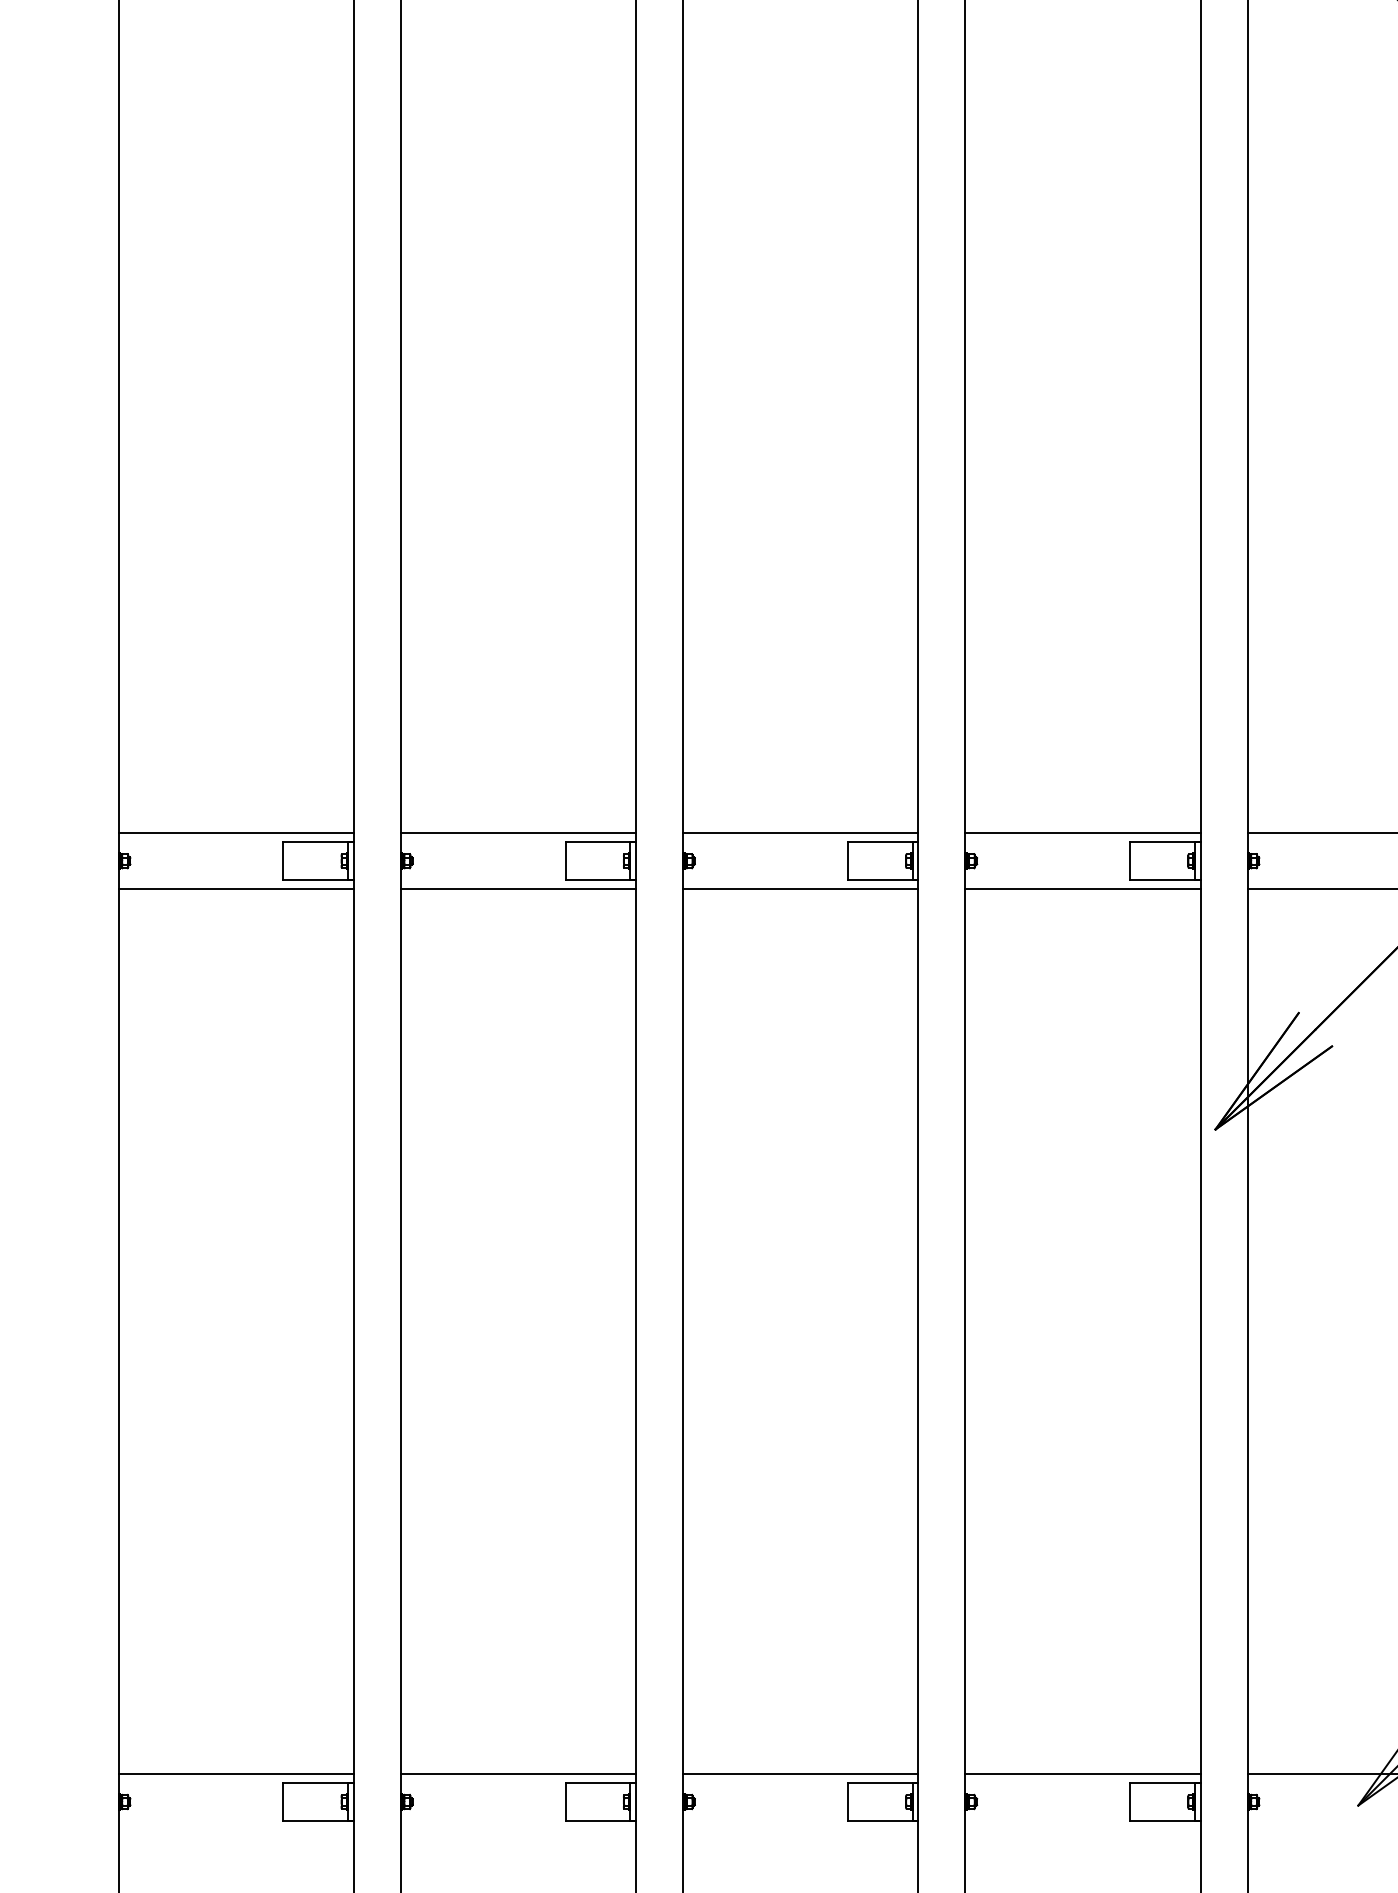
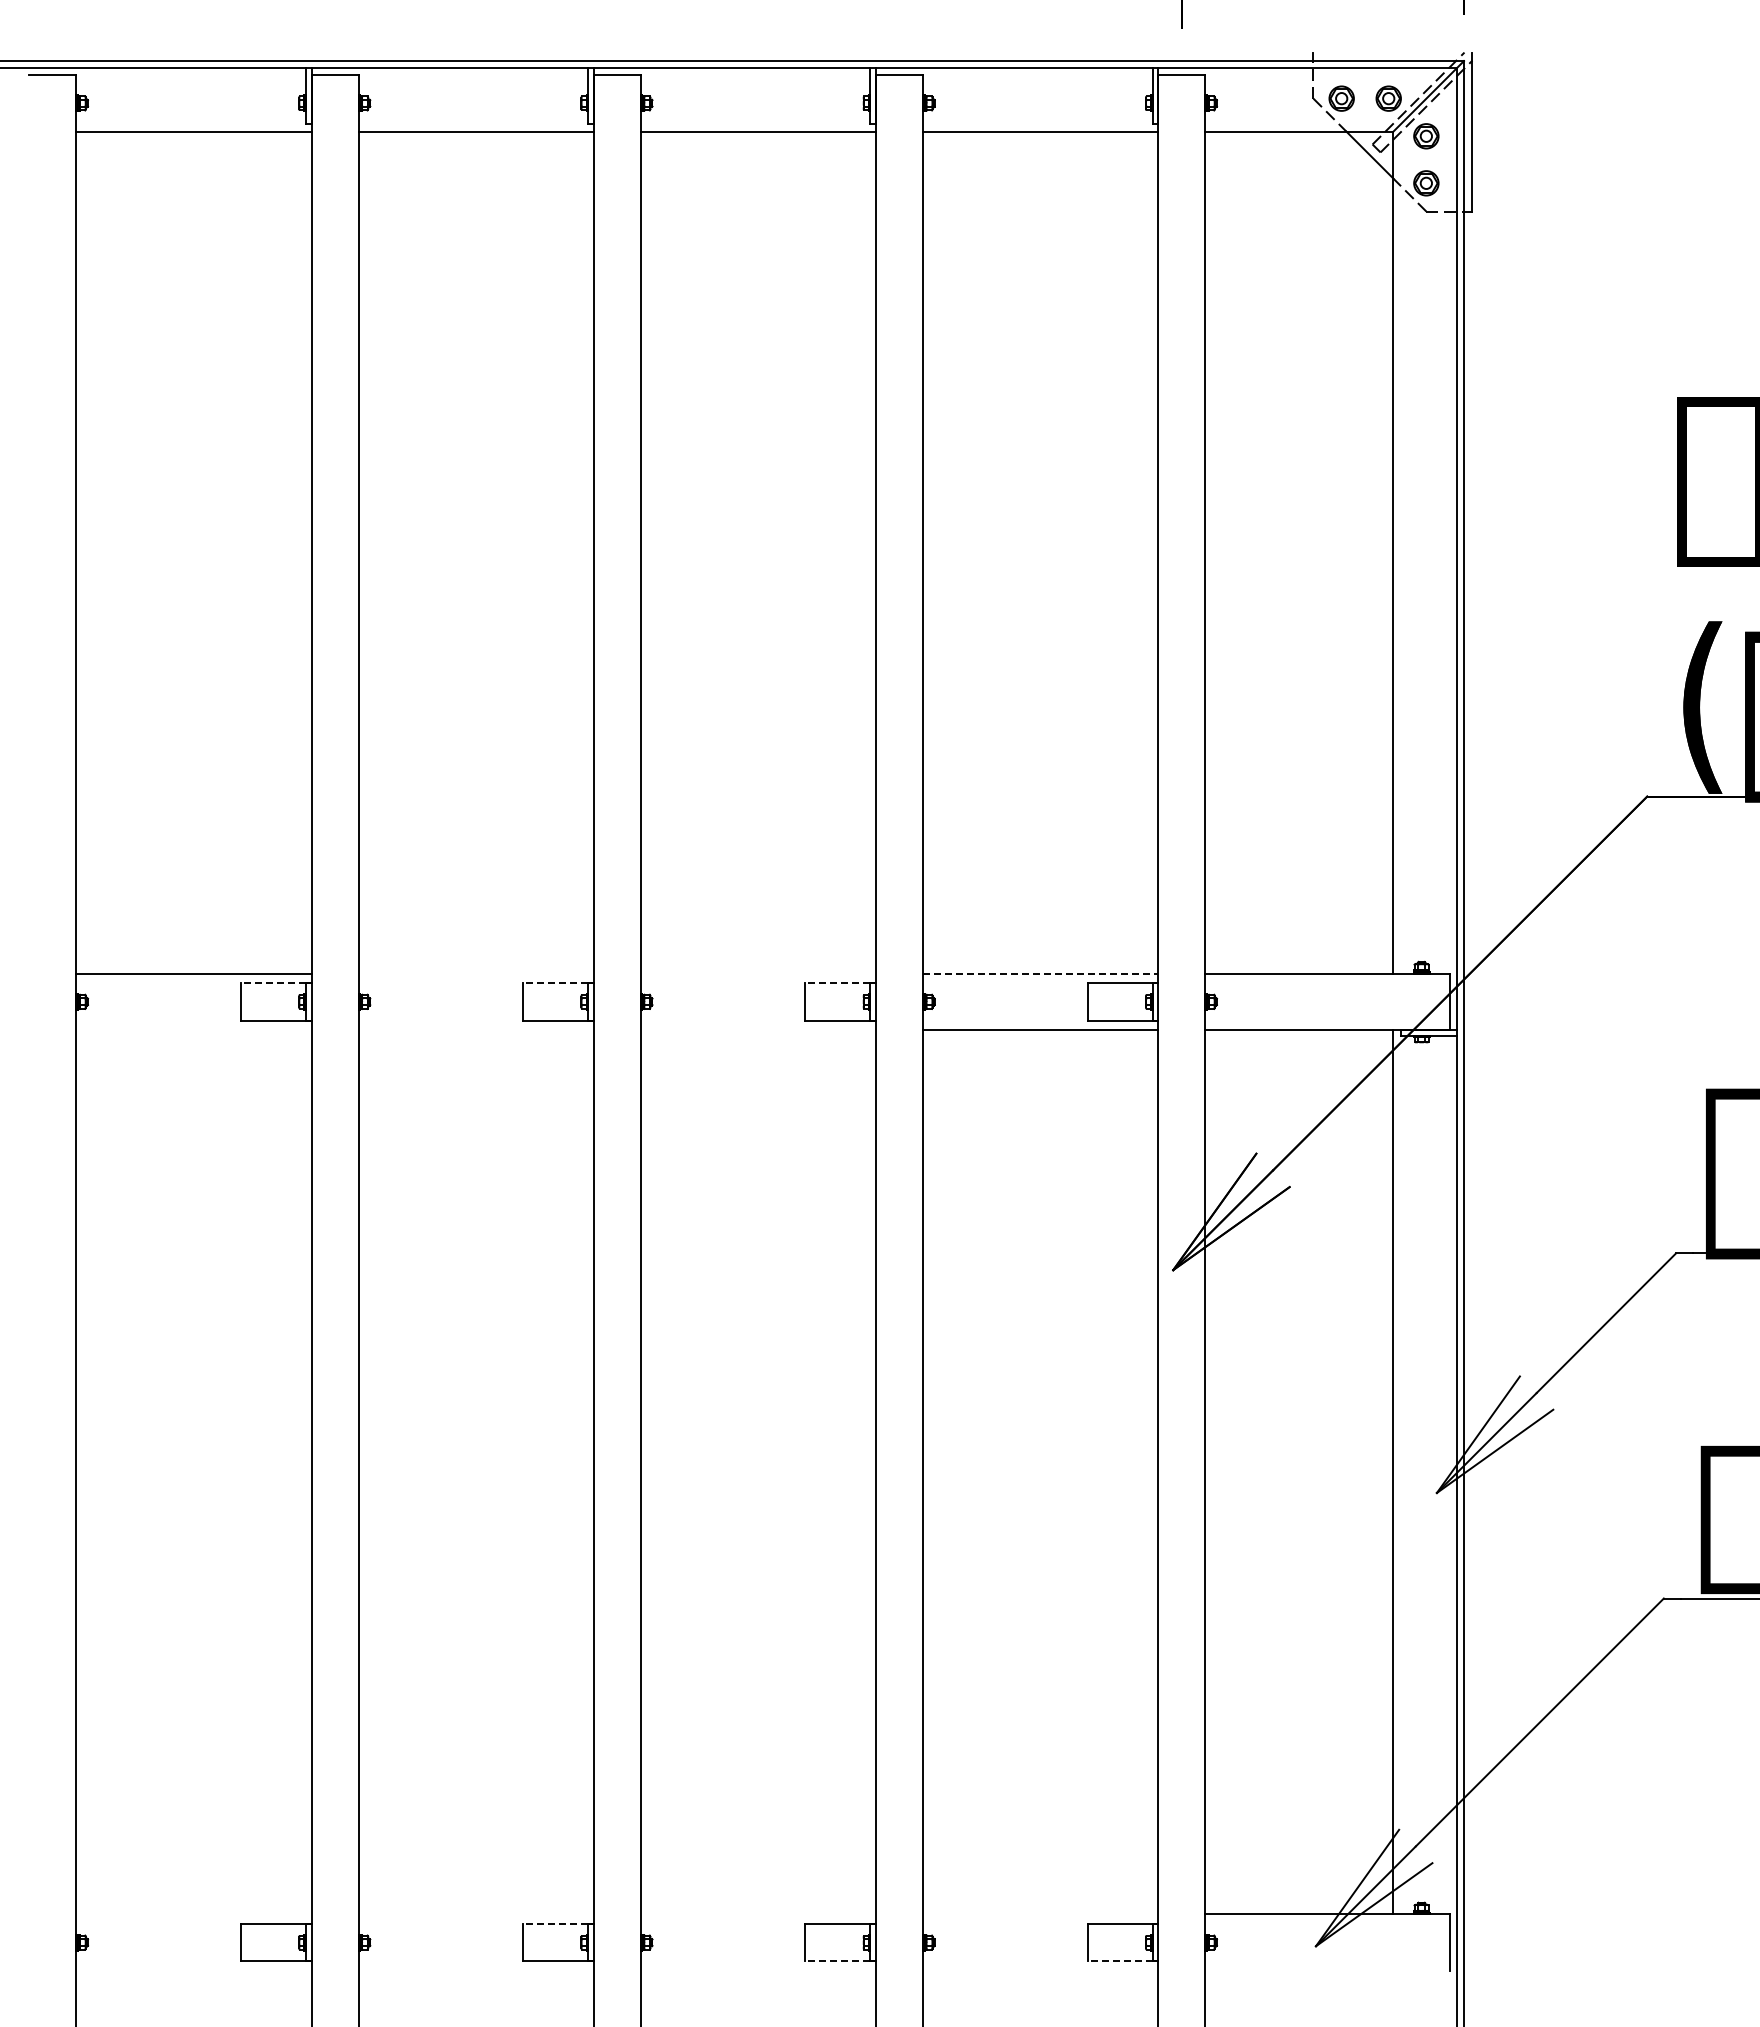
line: (517, 832) -> (475, 973), removed
line: (800, 832) -> (758, 973), removed
line: (1082, 832) -> (1040, 973), solid -> dashed
line: (314, 842) -> (272, 983), solid -> dashed
line: (597, 842) -> (555, 983), solid -> dashed
line: (879, 842) -> (837, 983), solid -> dashed
line: (235, 889) -> (193, 1030), removed
line: (517, 889) -> (475, 1030), removed
line: (800, 889) -> (758, 1030), removed
line: (235, 1773) -> (193, 1914), removed
line: (517, 1773) -> (475, 1914), removed
line: (800, 1773) -> (758, 1914), removed
line: (1082, 1773) -> (1040, 1914), removed
line: (597, 1782) -> (555, 1923), solid -> dashed
line: (879, 1820) -> (837, 1961), solid -> dashed
line: (1161, 1820) -> (1119, 1961), solid -> dashed

